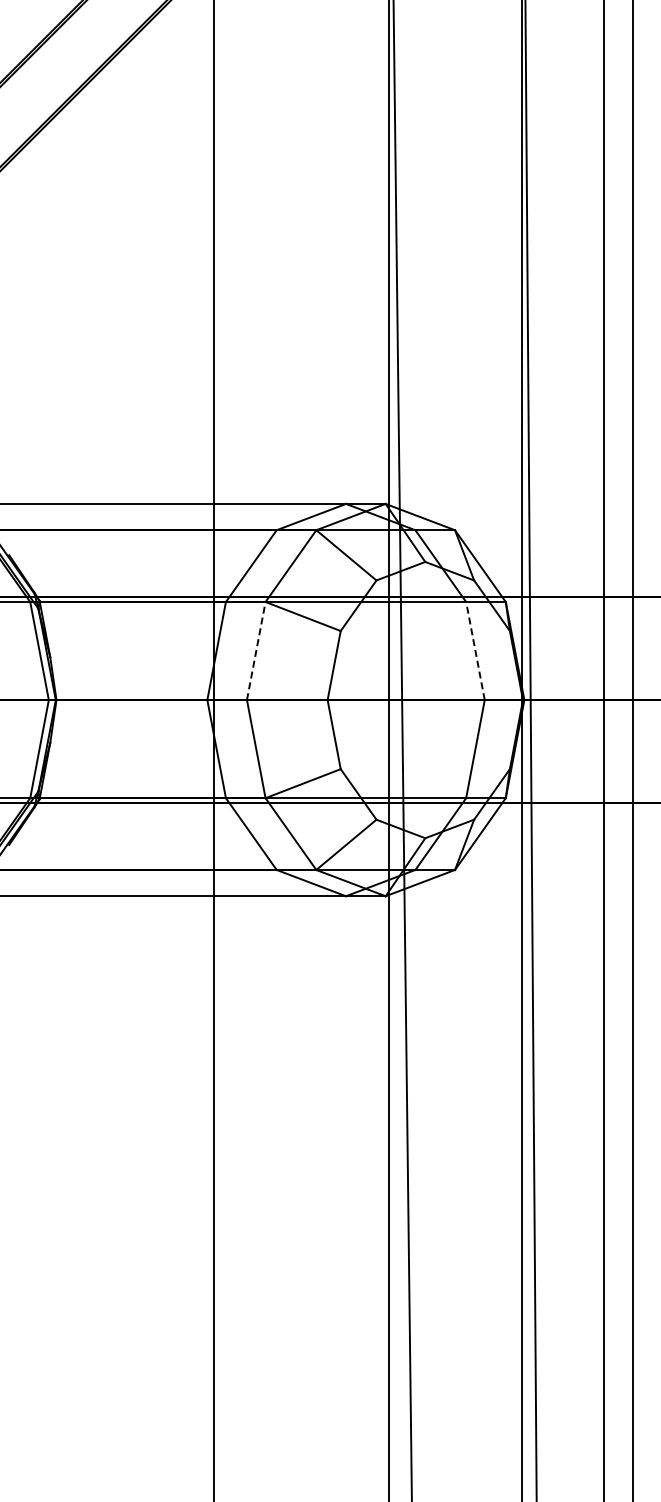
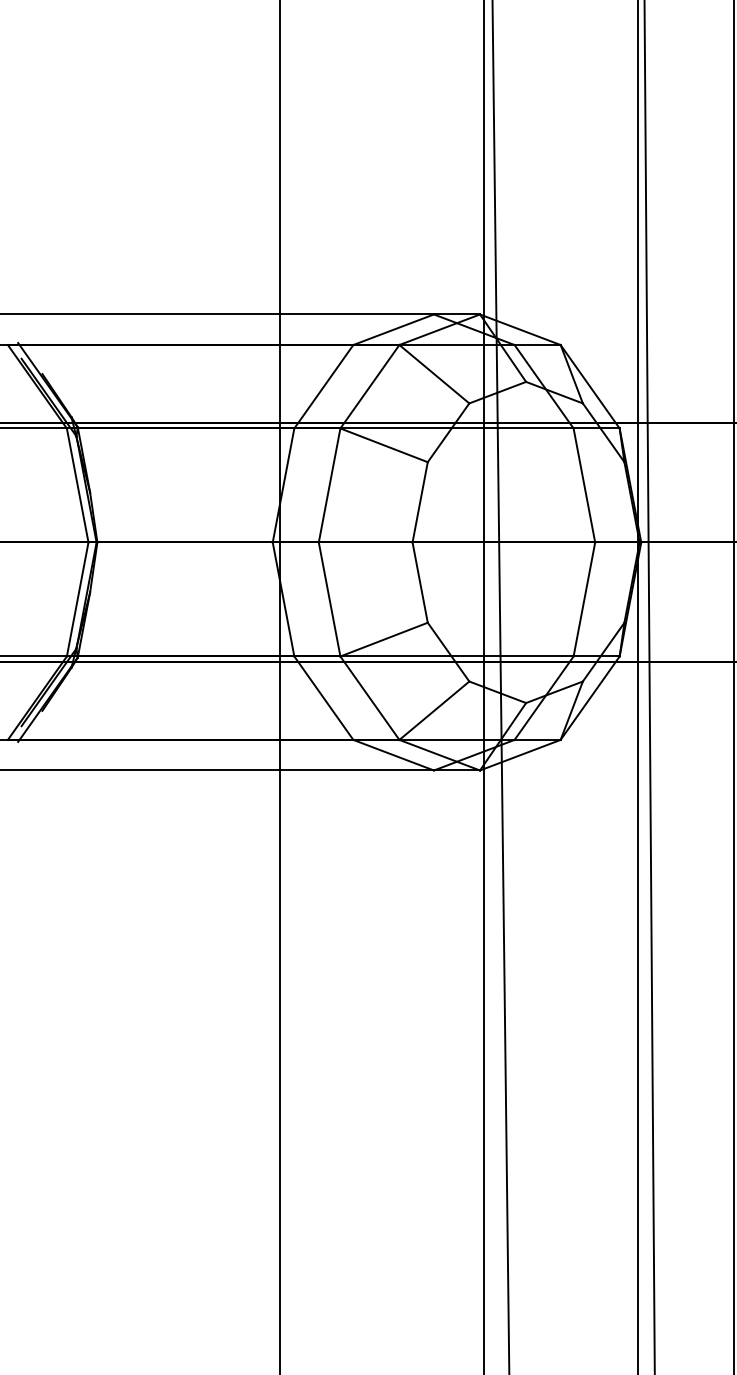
line: (256, 651) -> (329, 485), dashed -> solid
line: (475, 651) -> (584, 485), dashed -> solid

